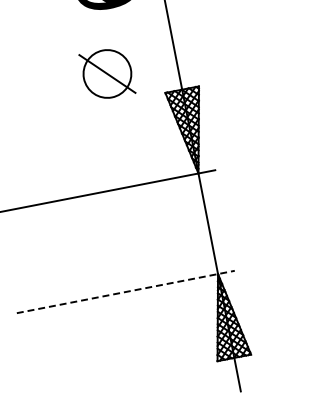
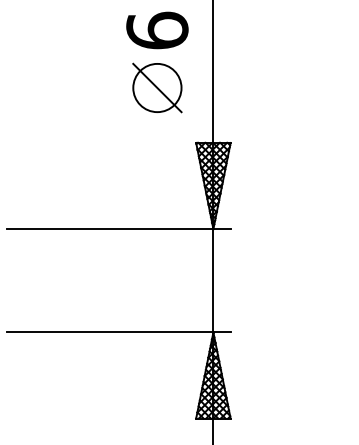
part: (107, 73) -> (157, 87), moved
line: (125, 292) -> (118, 332), dashed -> solid

